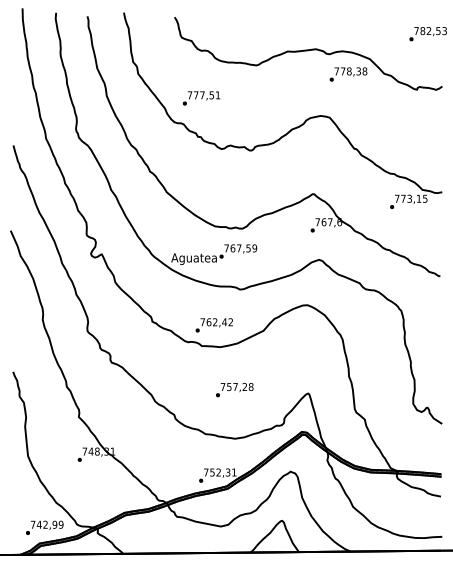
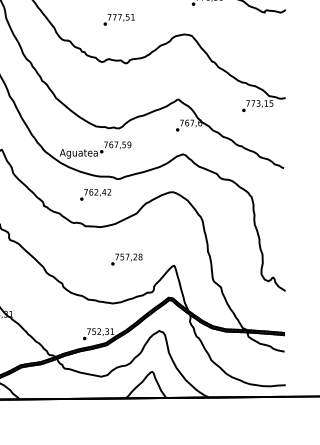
text: (201, 98) -> (119, 19), moved
text: (213, 325) -> (94, 194), moved
text: (234, 390) -> (126, 259), moved

